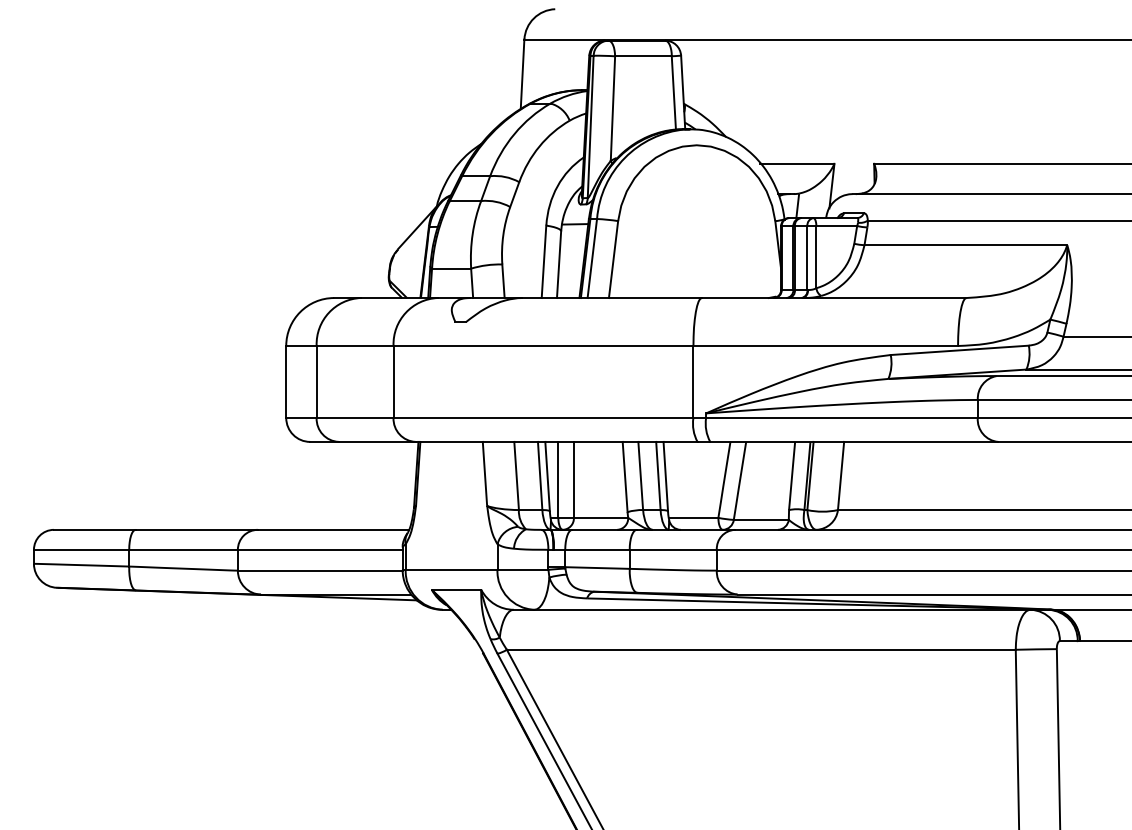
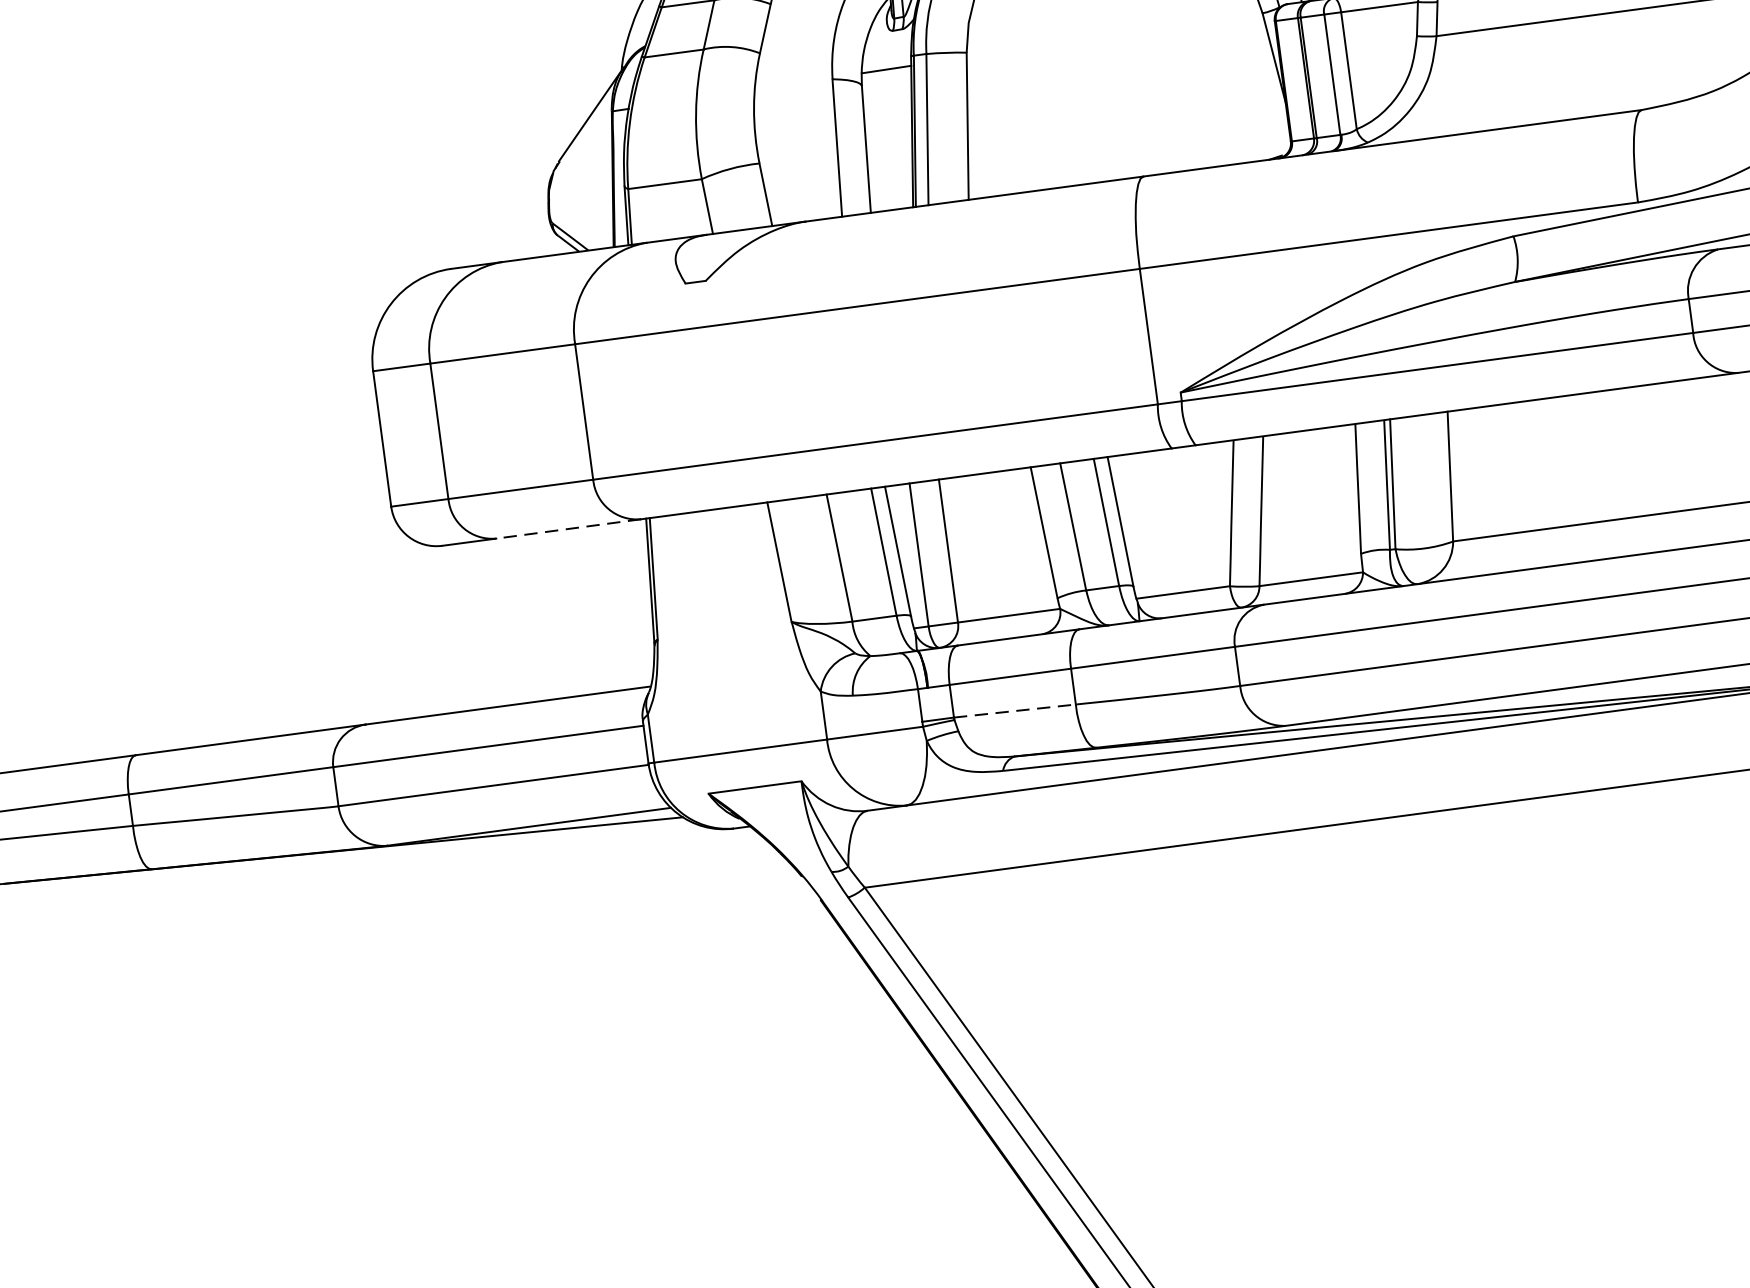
line: (376, 441) -> (567, 528), solid -> dashed
line: (597, 568) -> (1015, 711), solid -> dashed

